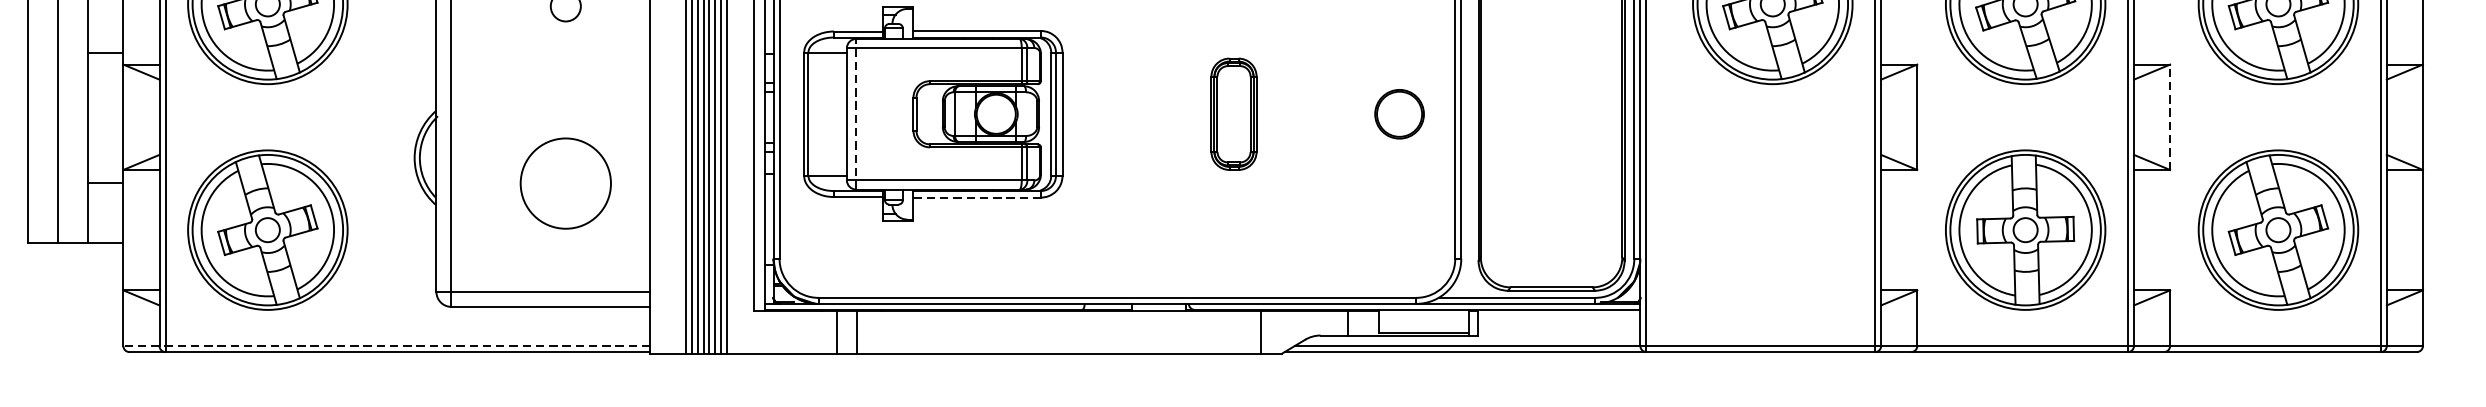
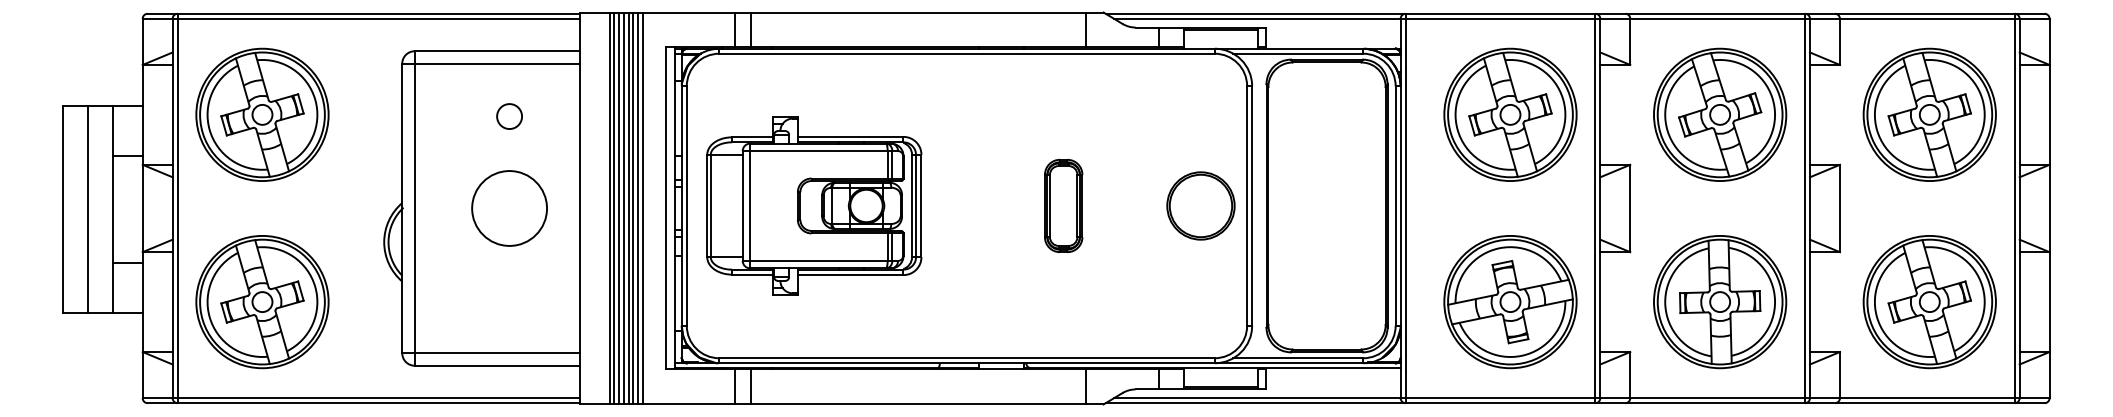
line: (856, 113) -> (750, 205), dashed -> solid
part: (1399, 113) -> (1200, 205), size x1.67
line: (2169, 117) -> (1839, 208), dashed -> solid
circle: (565, 183) -> (509, 208), moved
line: (976, 198) -> (850, 275), dashed -> solid
part: (1772, 230) -> (1510, 302), added
line: (387, 346) -> (361, 398), dashed -> solid

